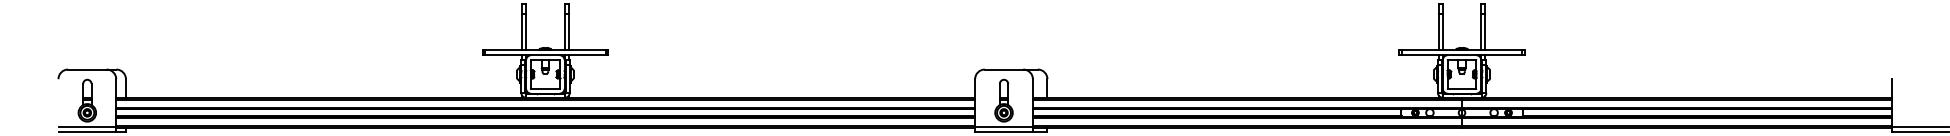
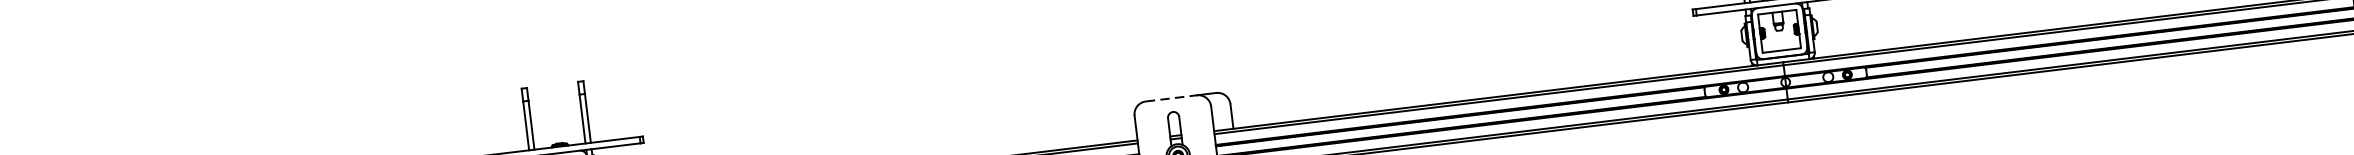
line: (1004, 69) -> (1171, 98), solid -> dashed

